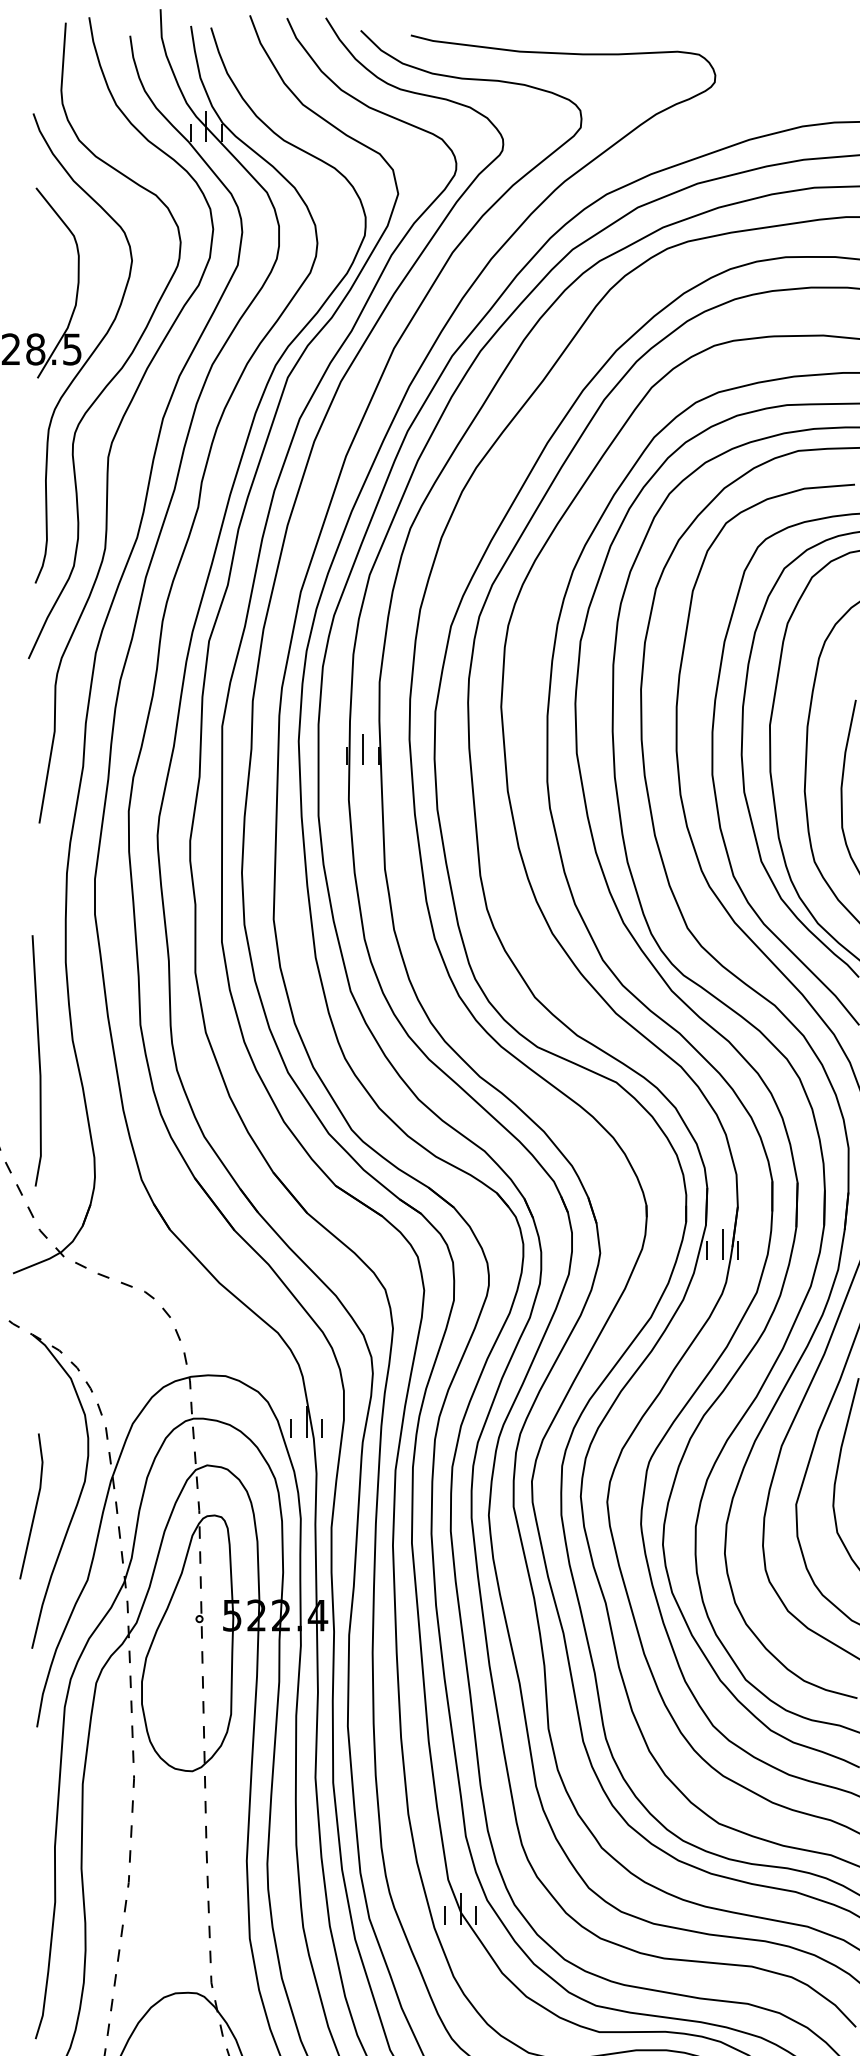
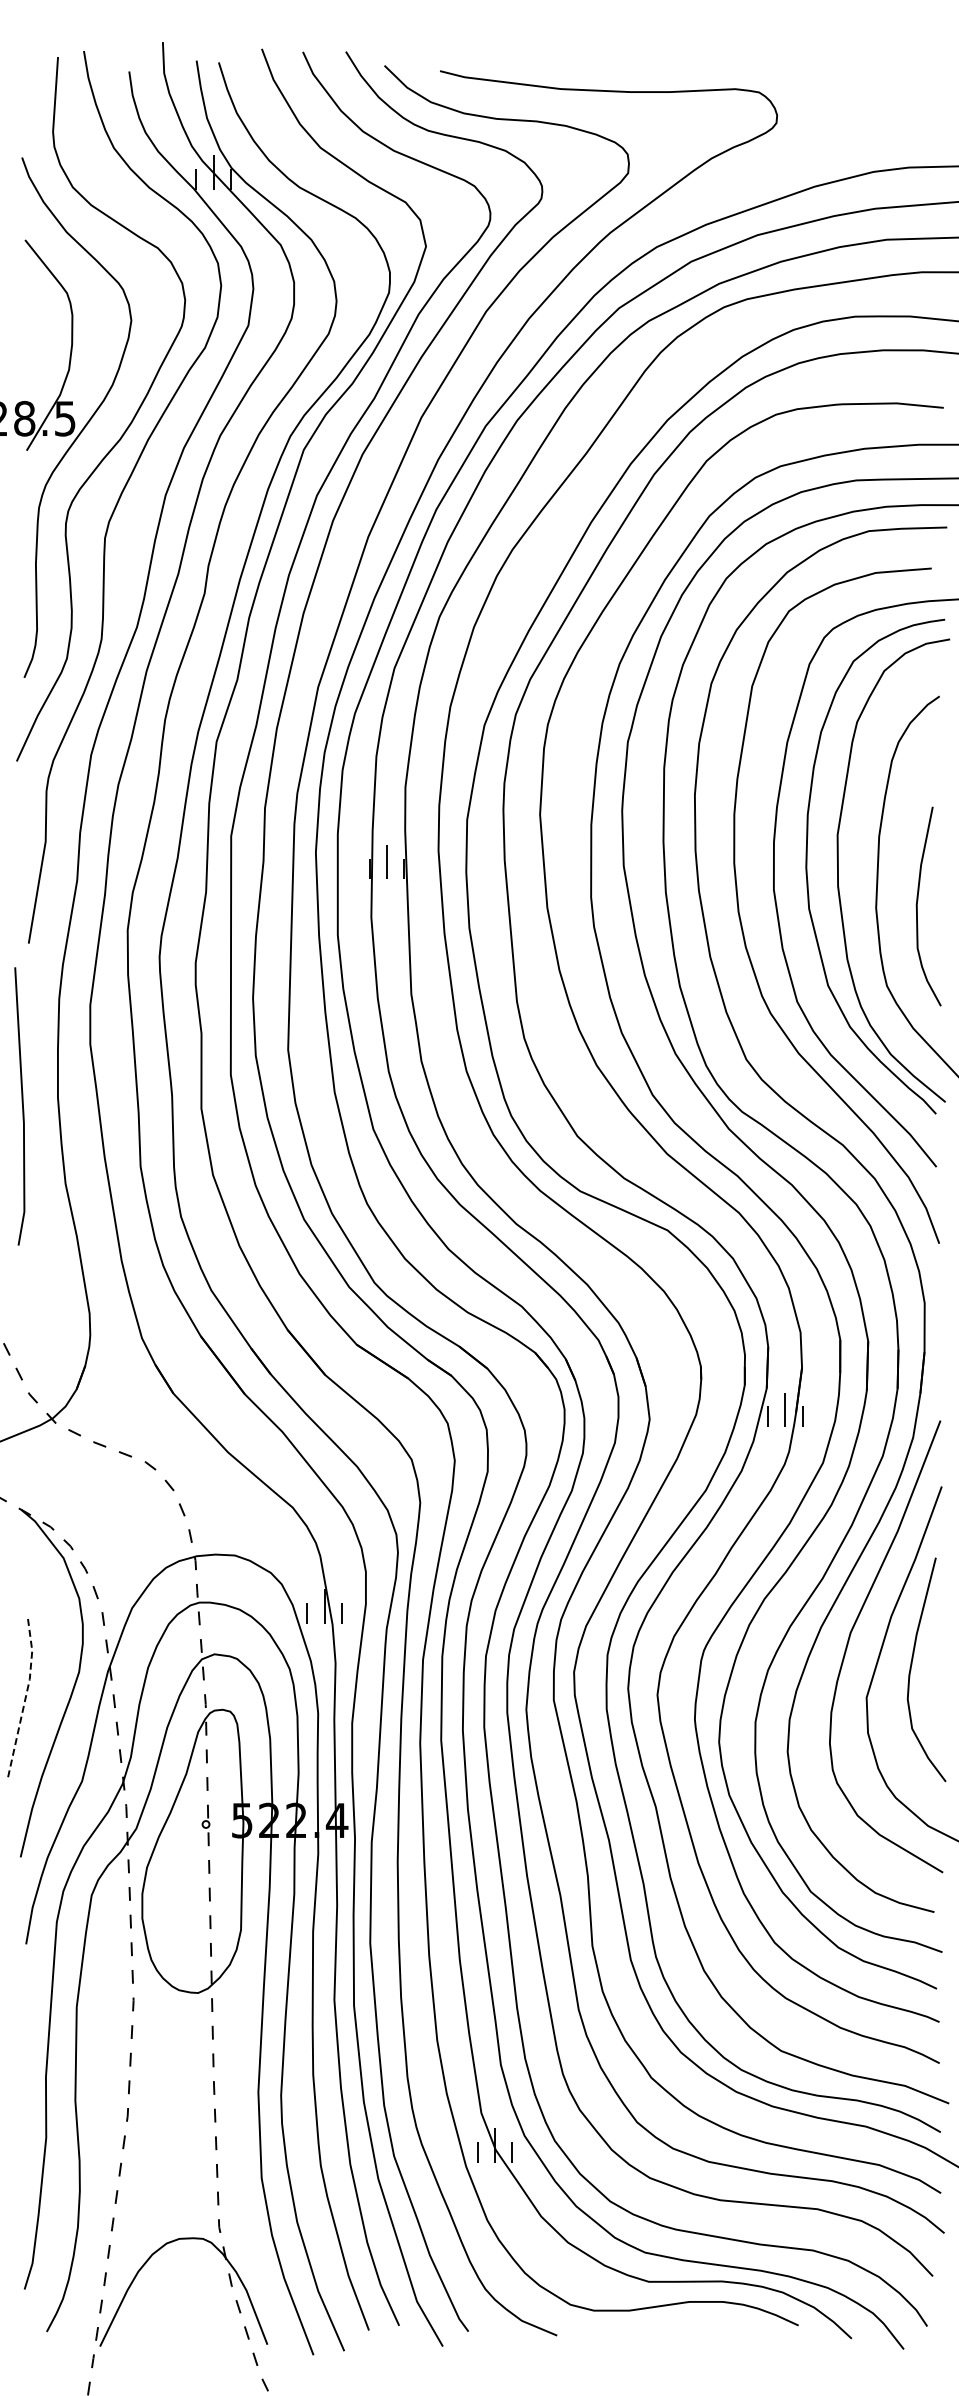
line: (39, 1060) -> (22, 1106), moved
line: (36, 1505) -> (25, 1698), solid -> dashed

